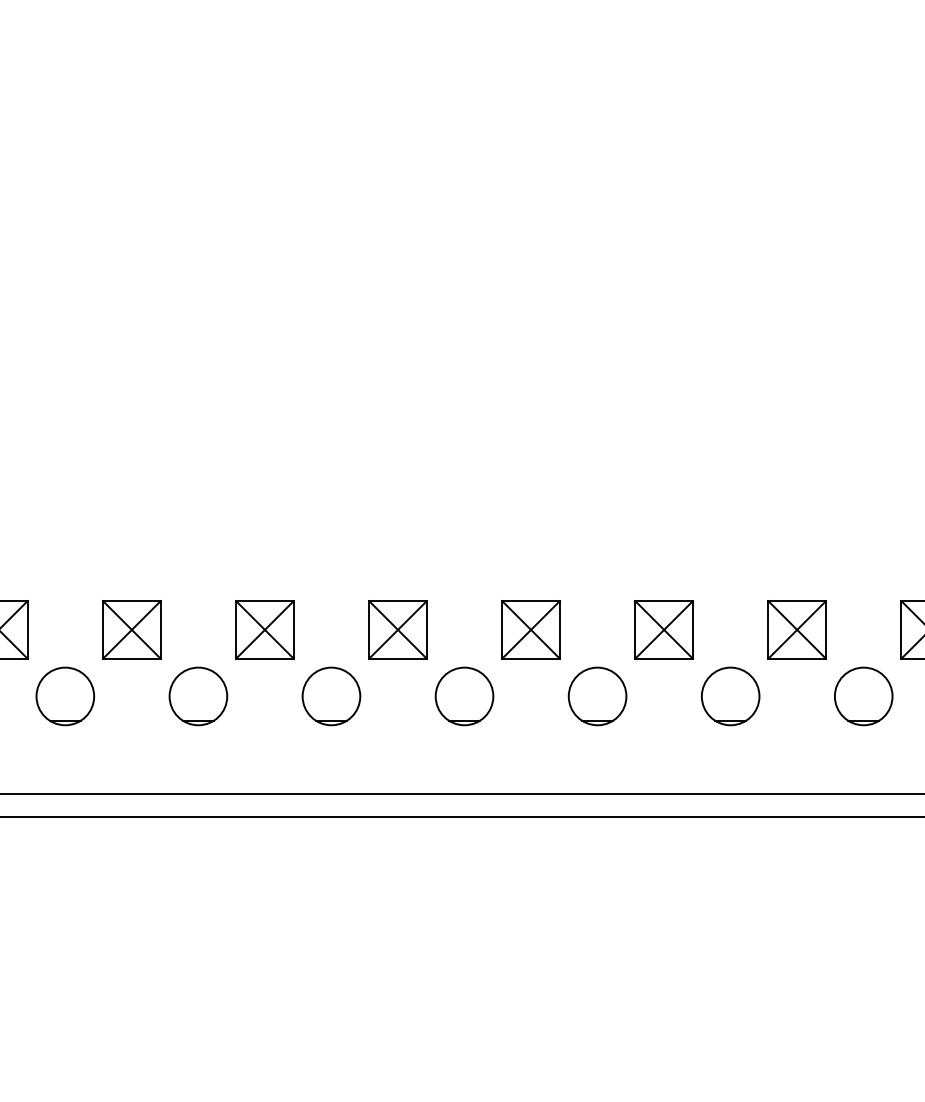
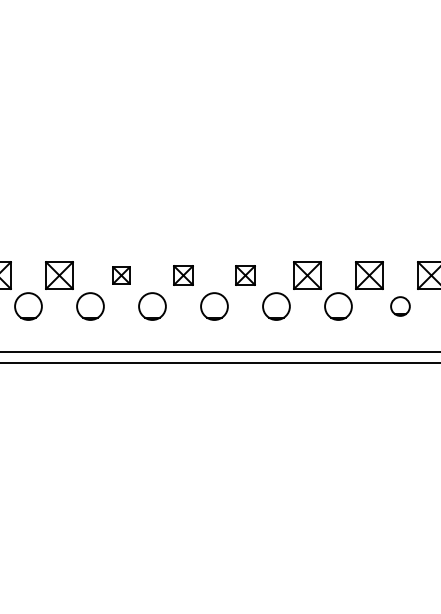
part: (264, 629) -> (121, 275), size x0.6
part: (398, 629) -> (183, 275), size x0.7
part: (531, 629) -> (245, 275), size x0.7
circle: (863, 696) -> (400, 306), size x0.7

